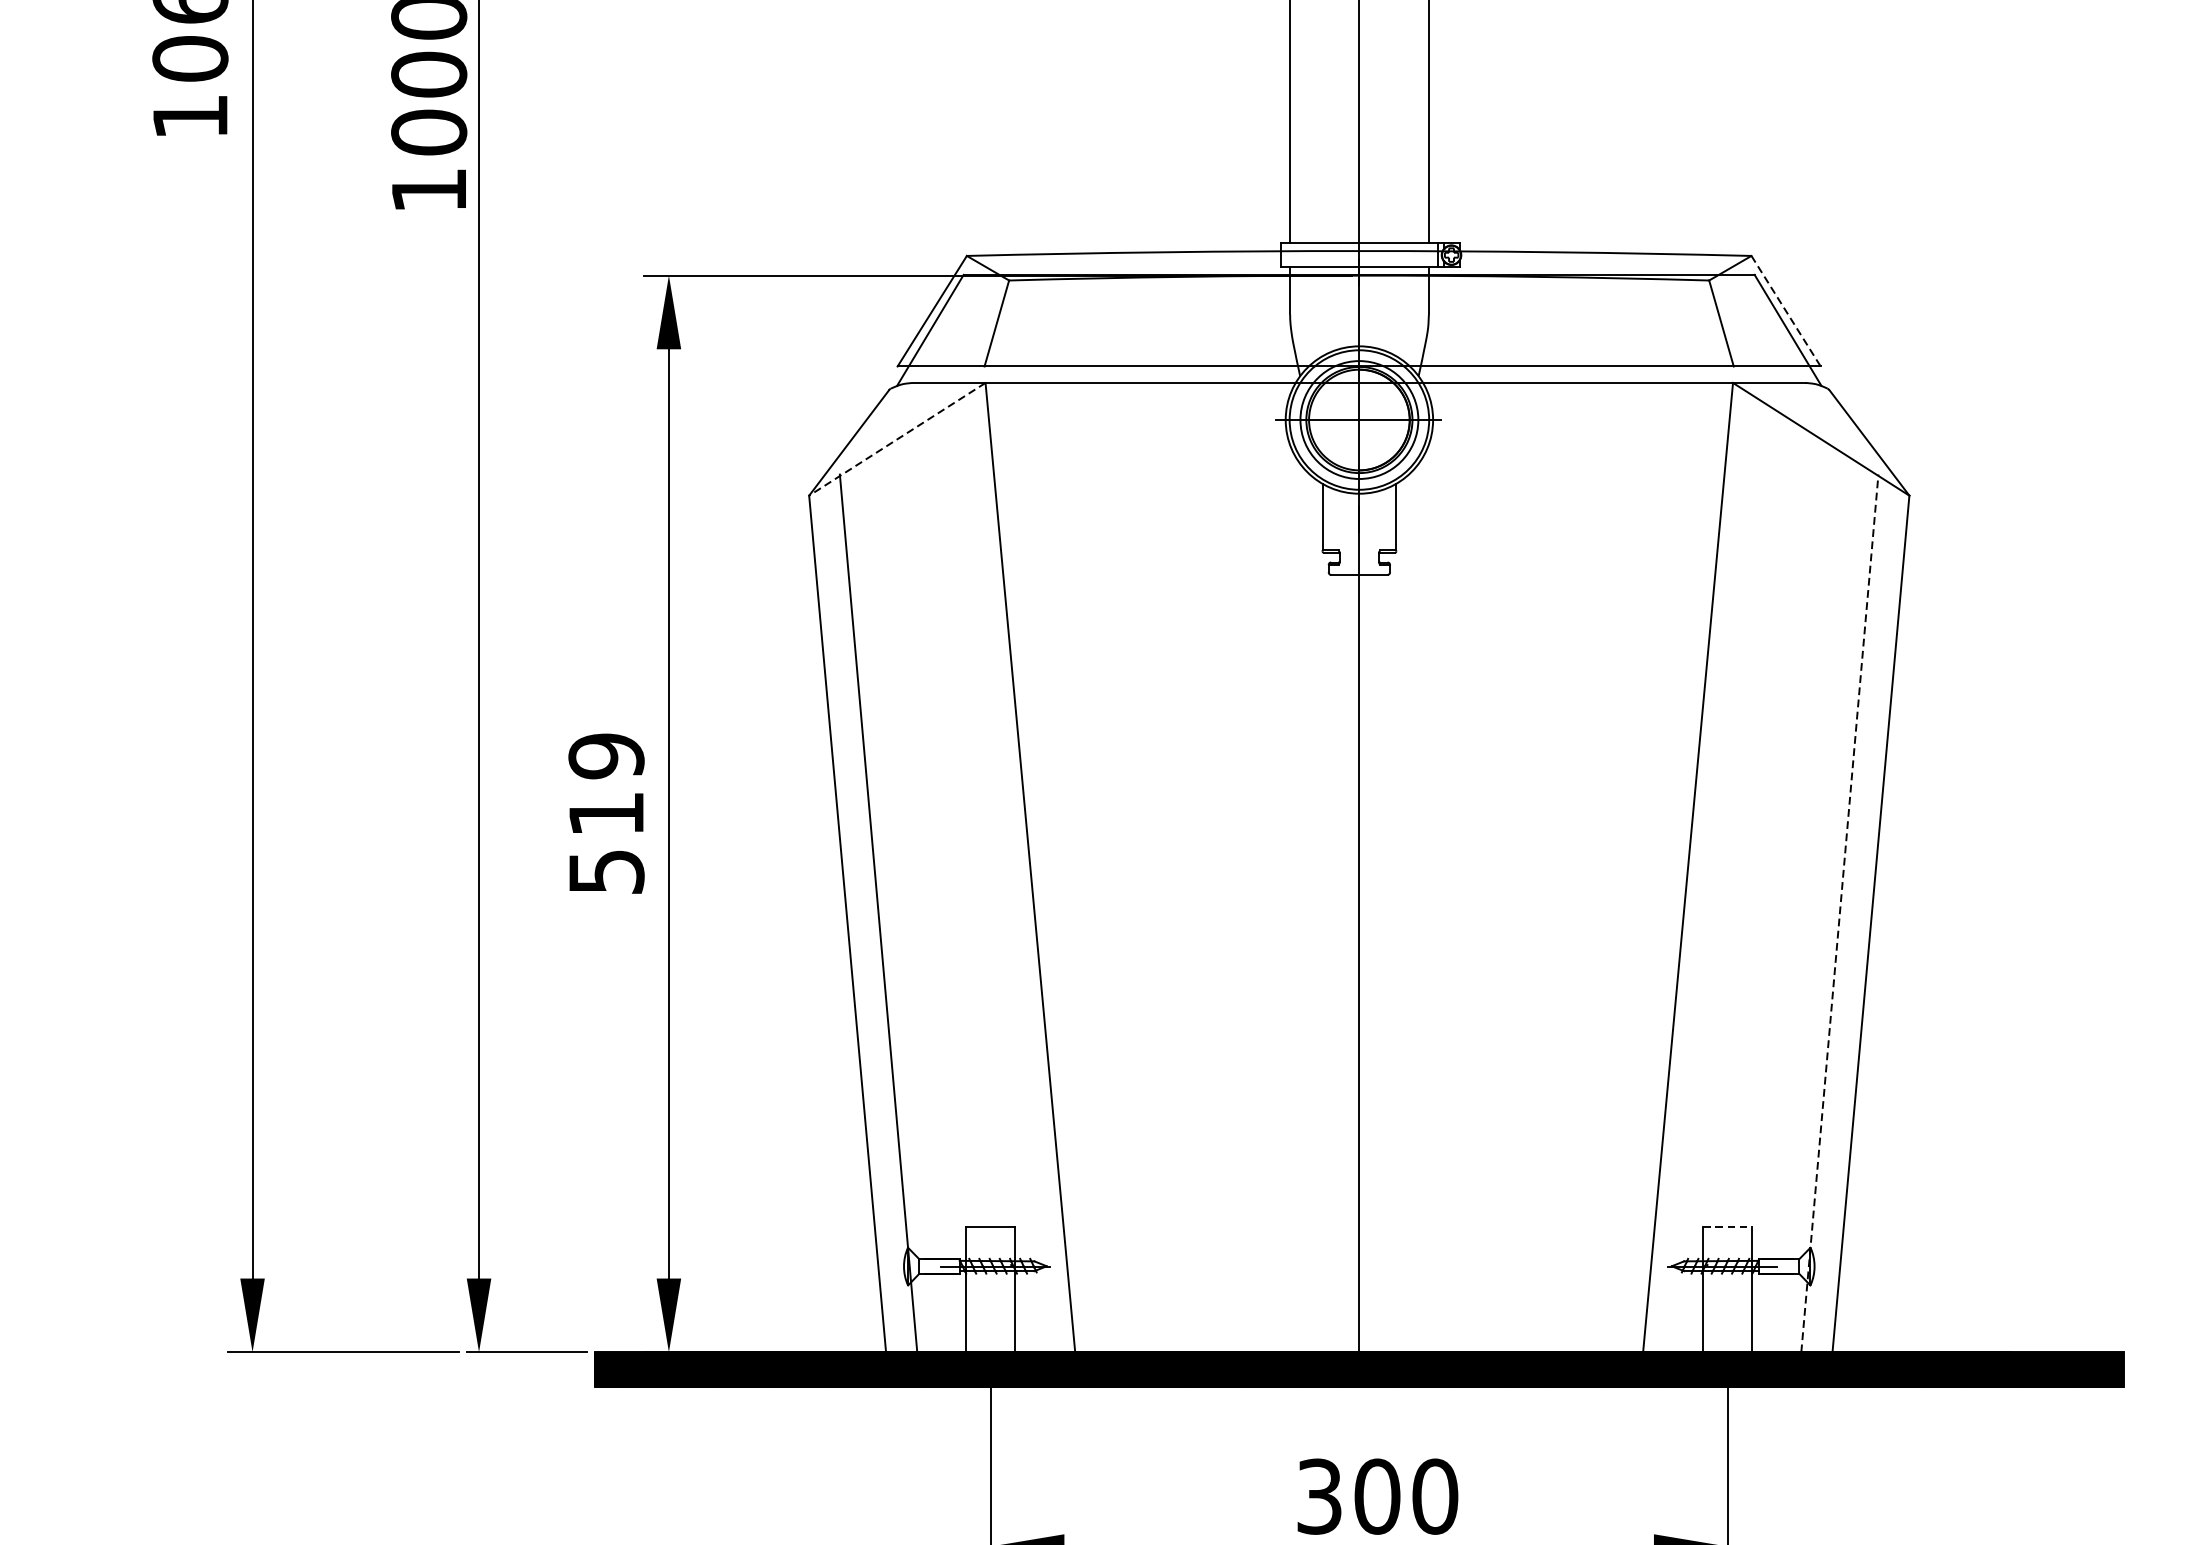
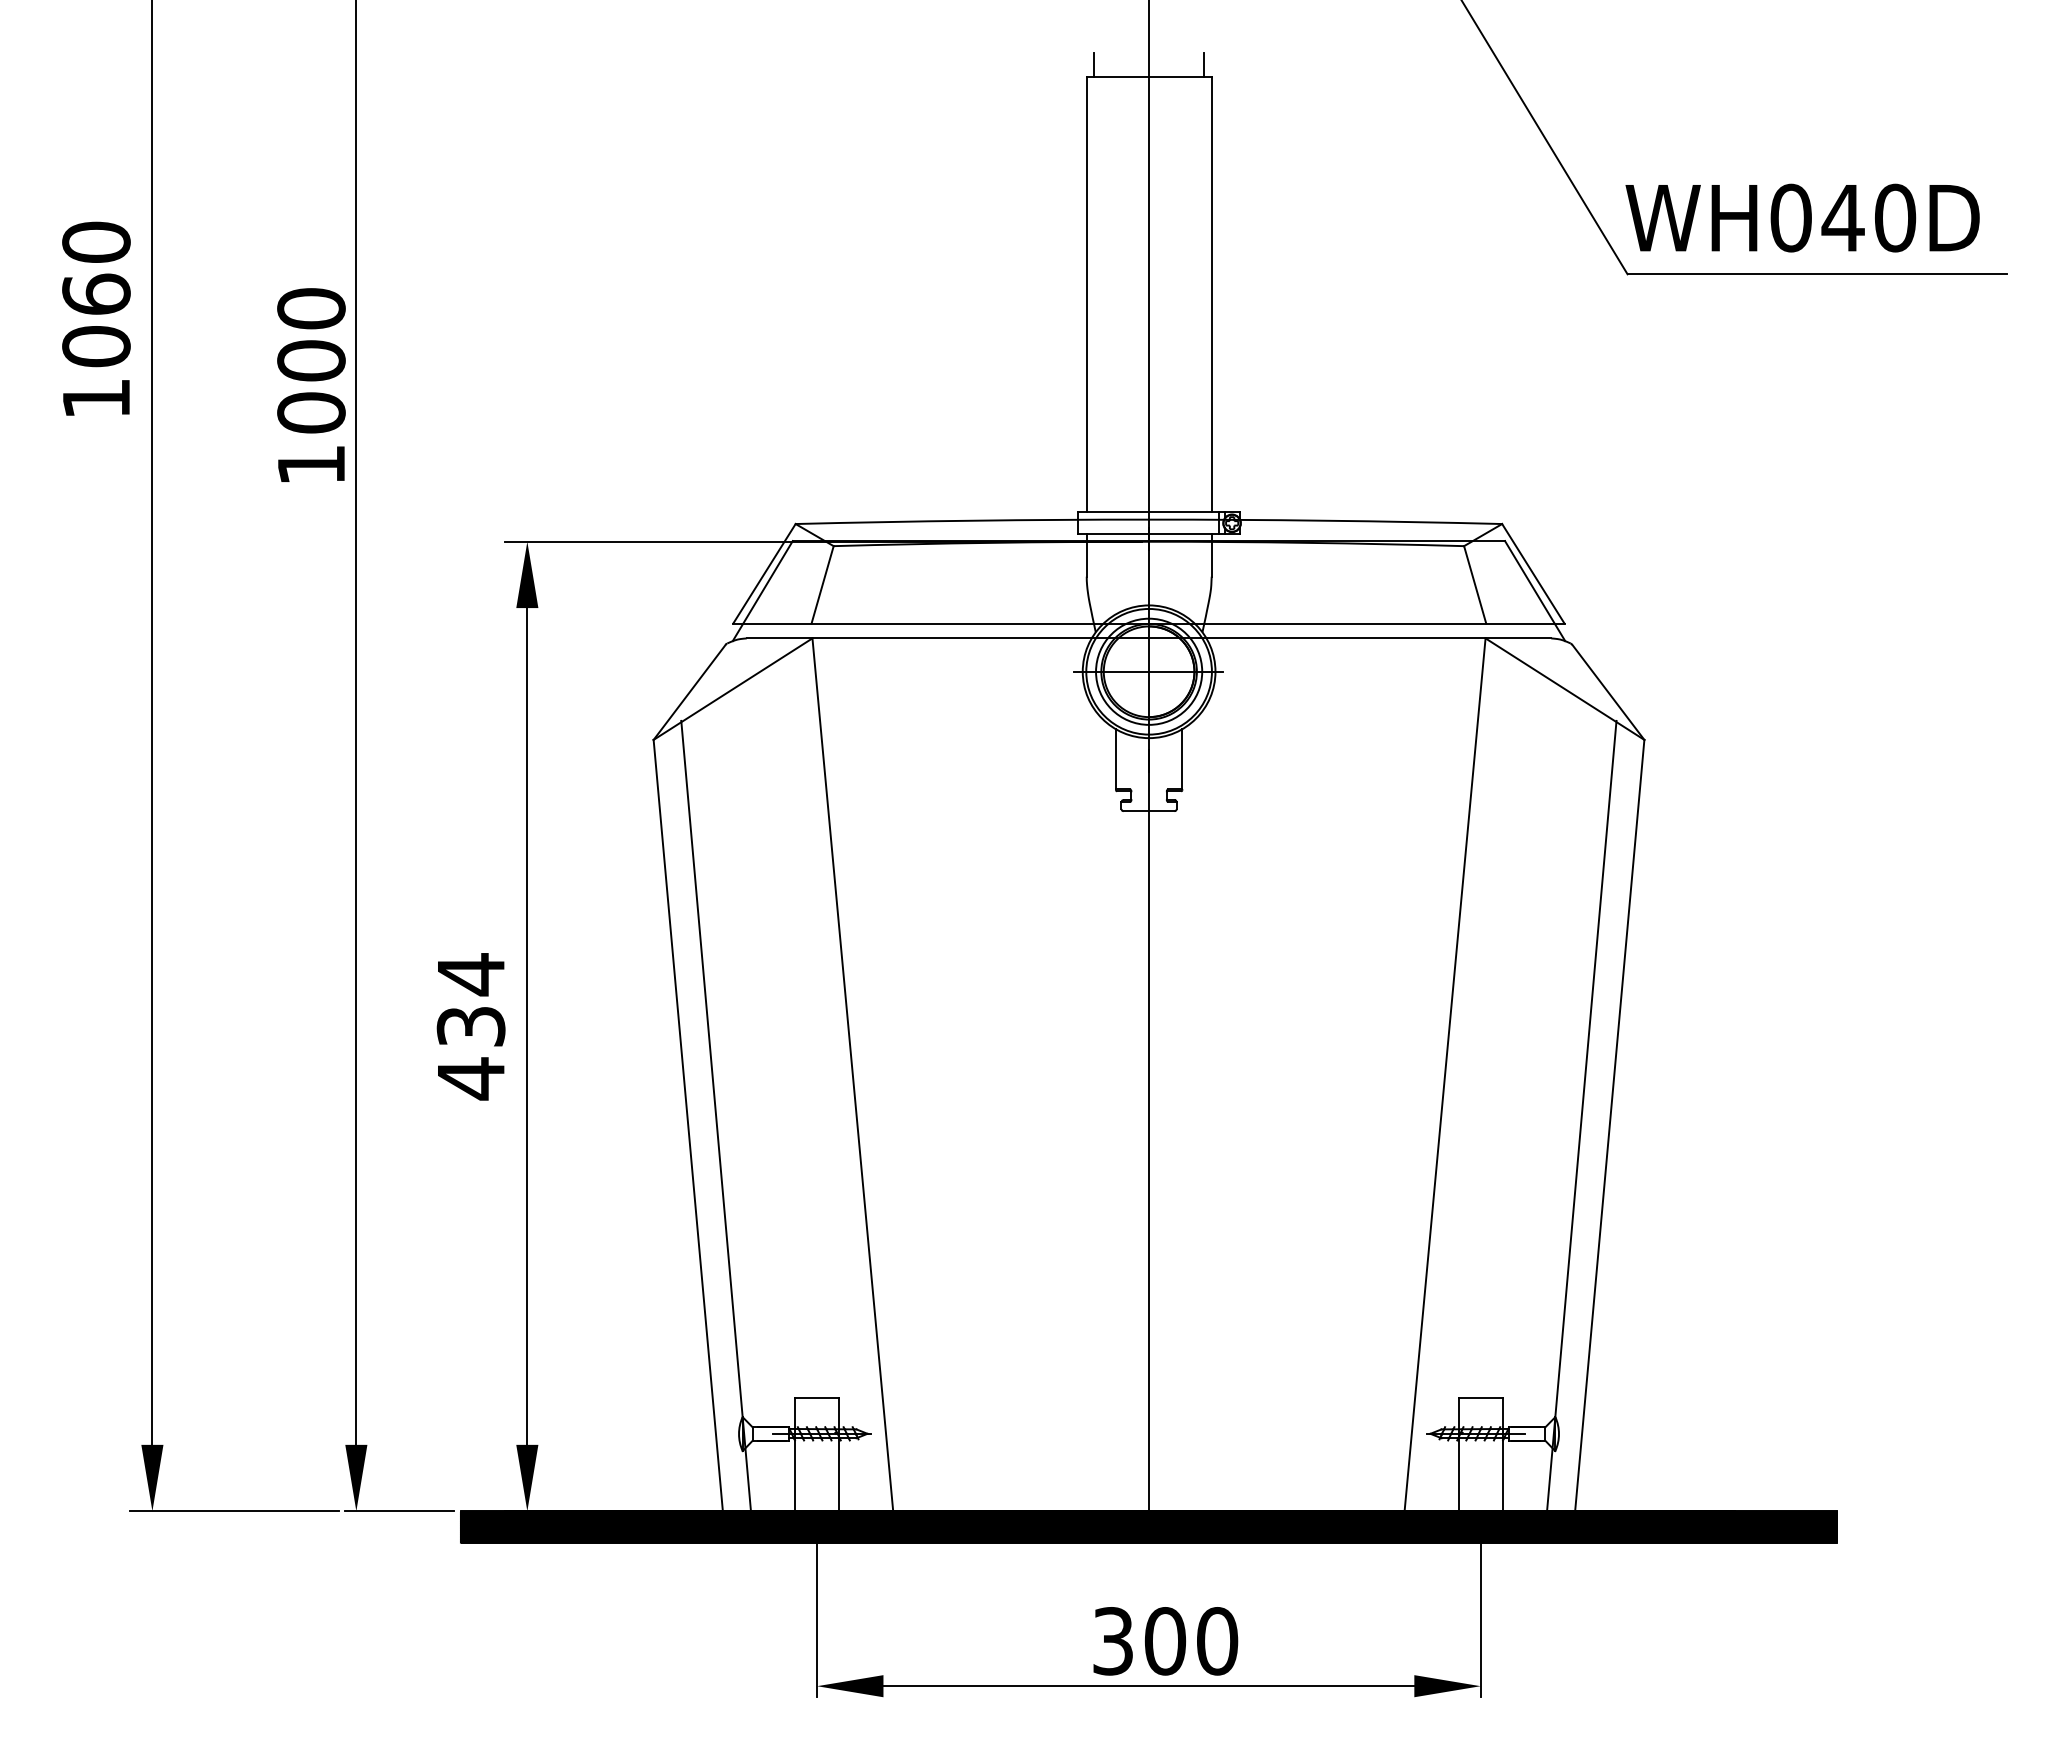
line: (1786, 310) -> (1533, 573), dashed -> solid
line: (896, 439) -> (732, 689), dashed -> solid
text: (605, 813) -> (470, 1026), 519 -> 434
line: (1839, 913) -> (1581, 1116), dashed -> solid
line: (1728, 1227) -> (1481, 1398), dashed -> solid

